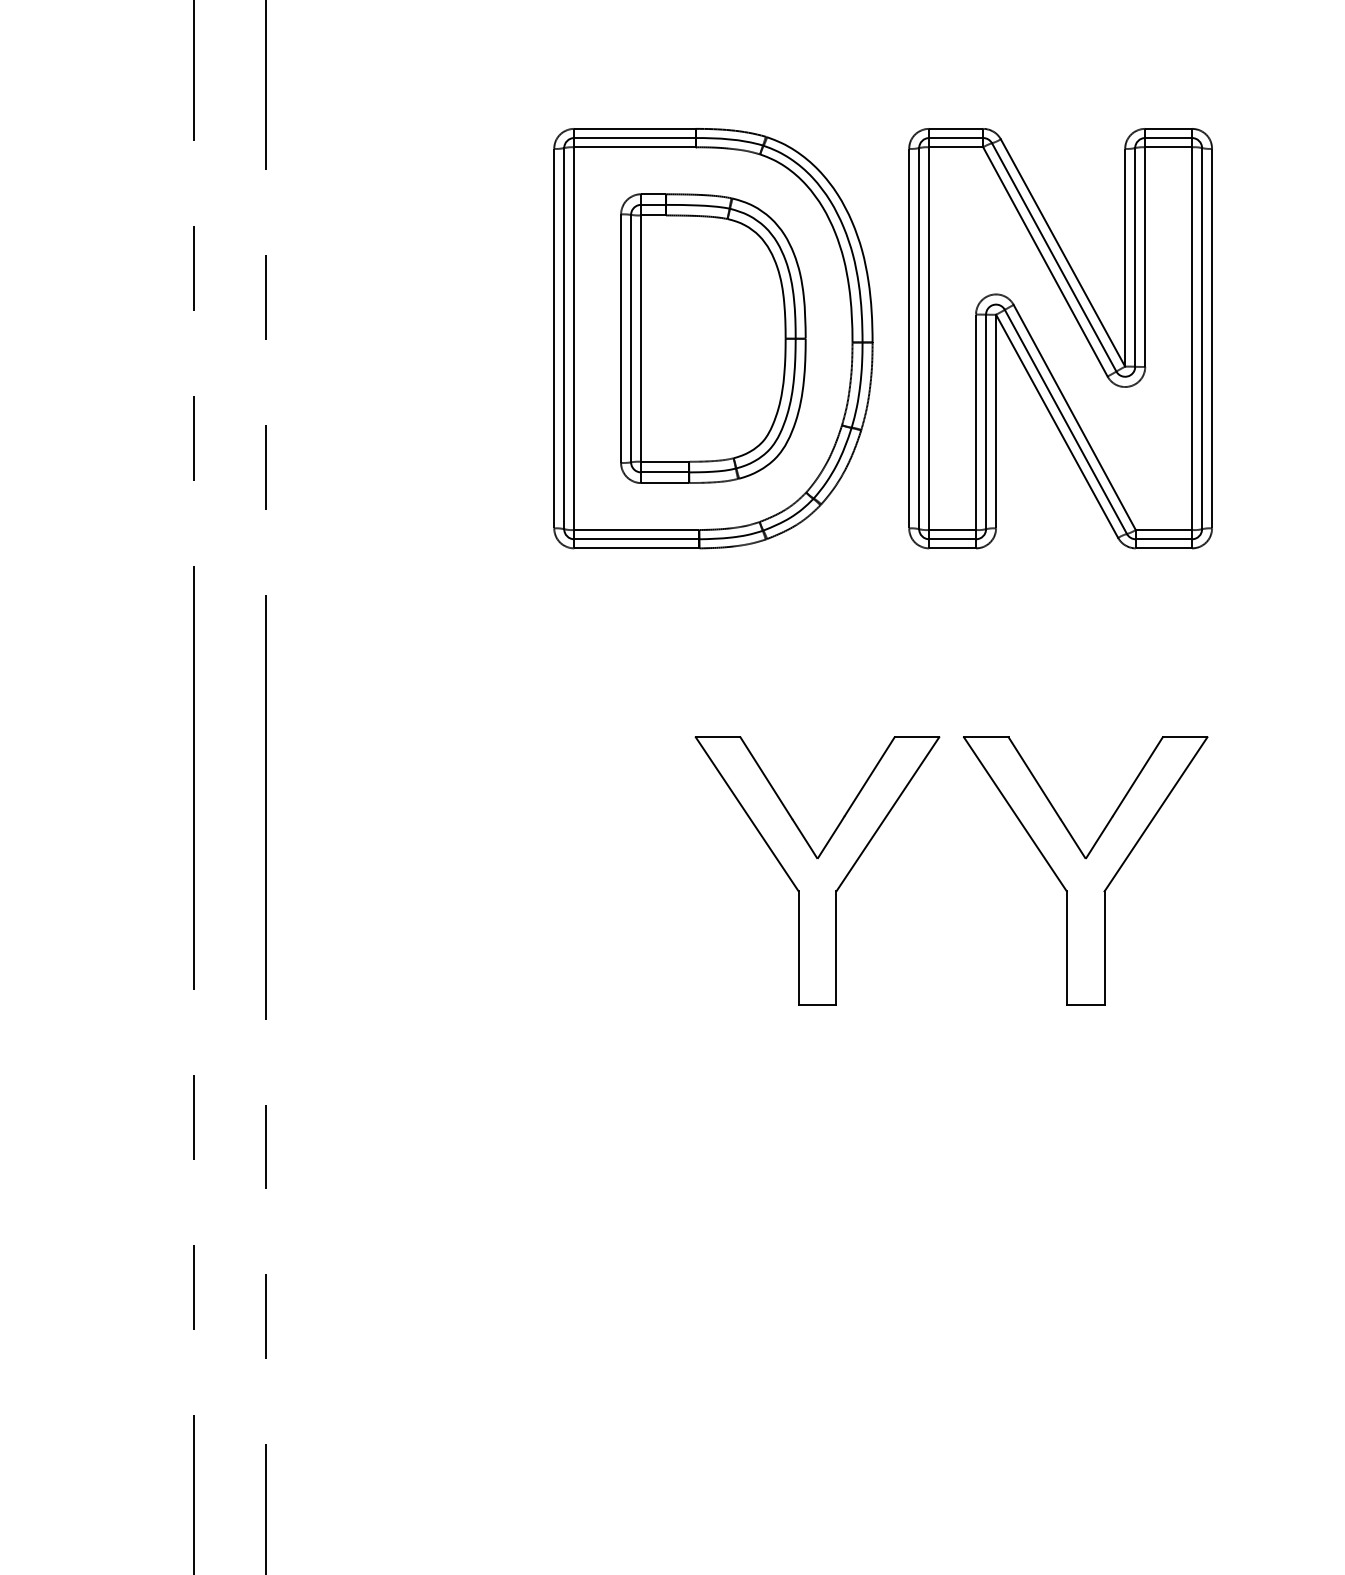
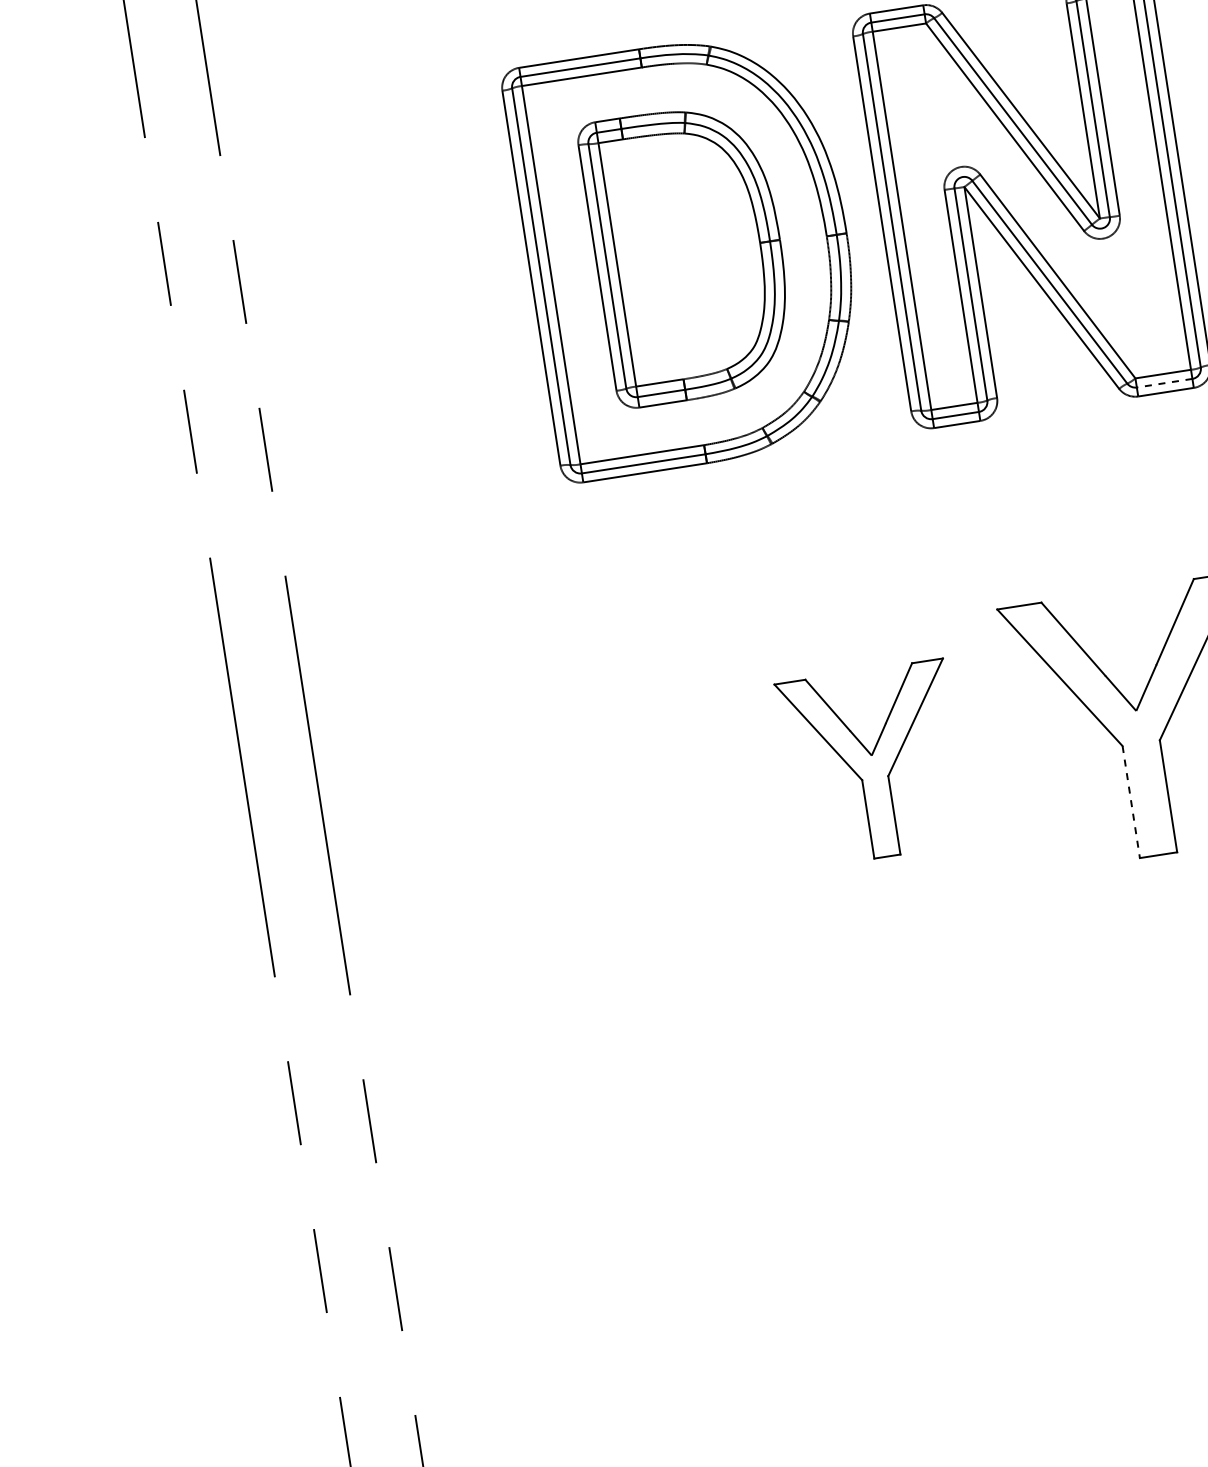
line: (1163, 539) -> (1164, 383), solid -> dashed
part: (817, 870) -> (872, 763), size x0.7
line: (1066, 948) -> (1130, 802), solid -> dashed

